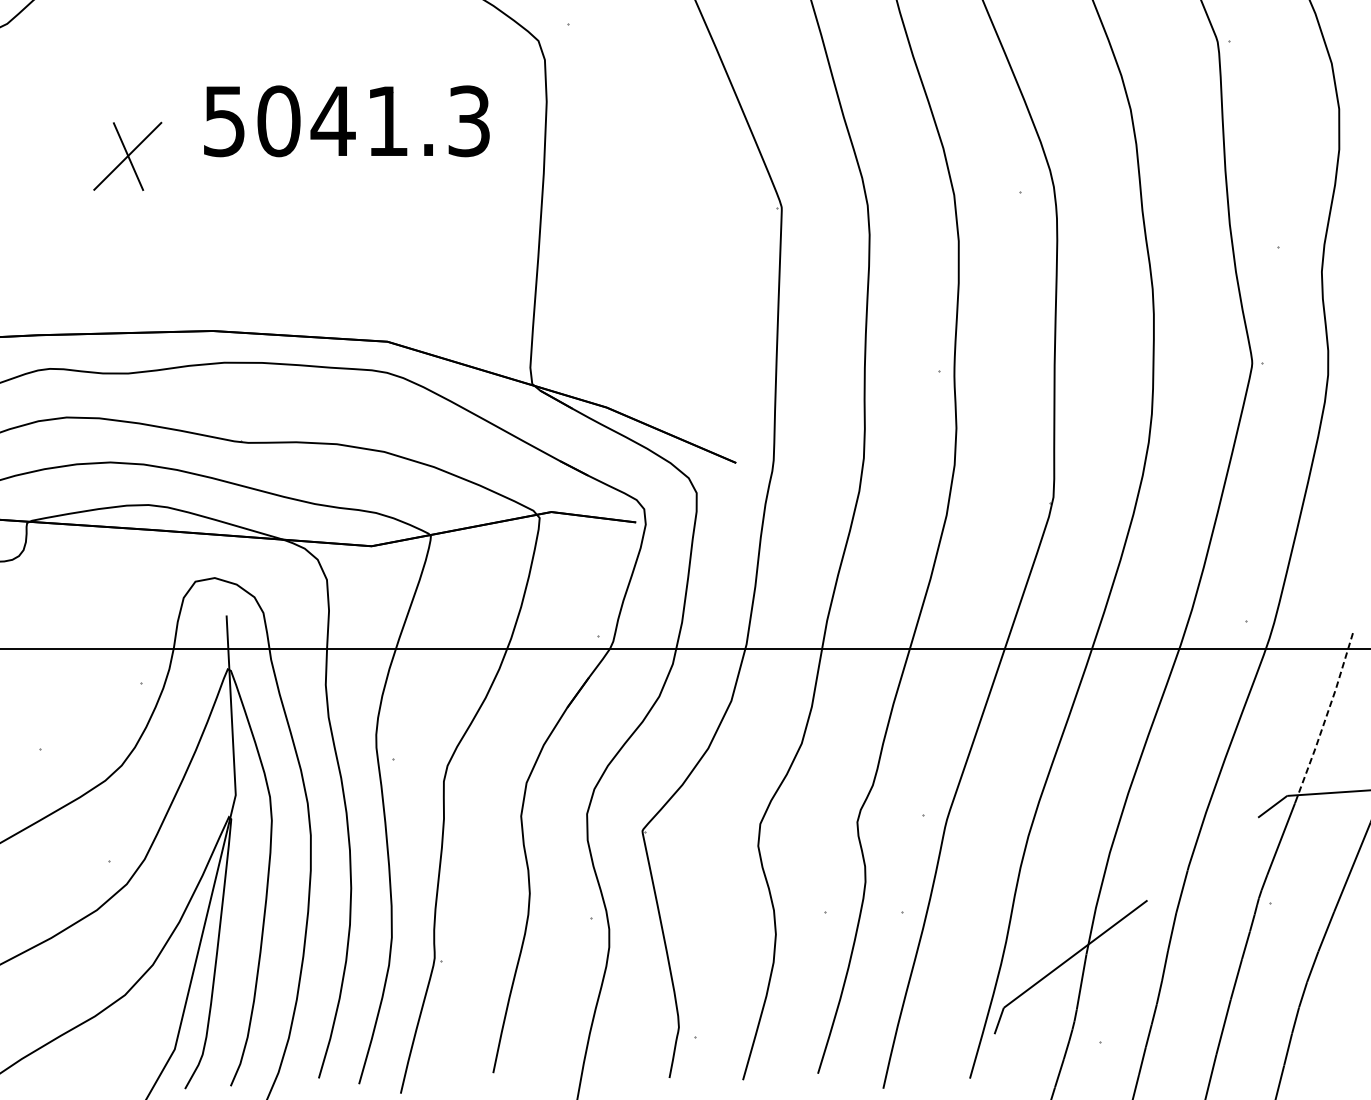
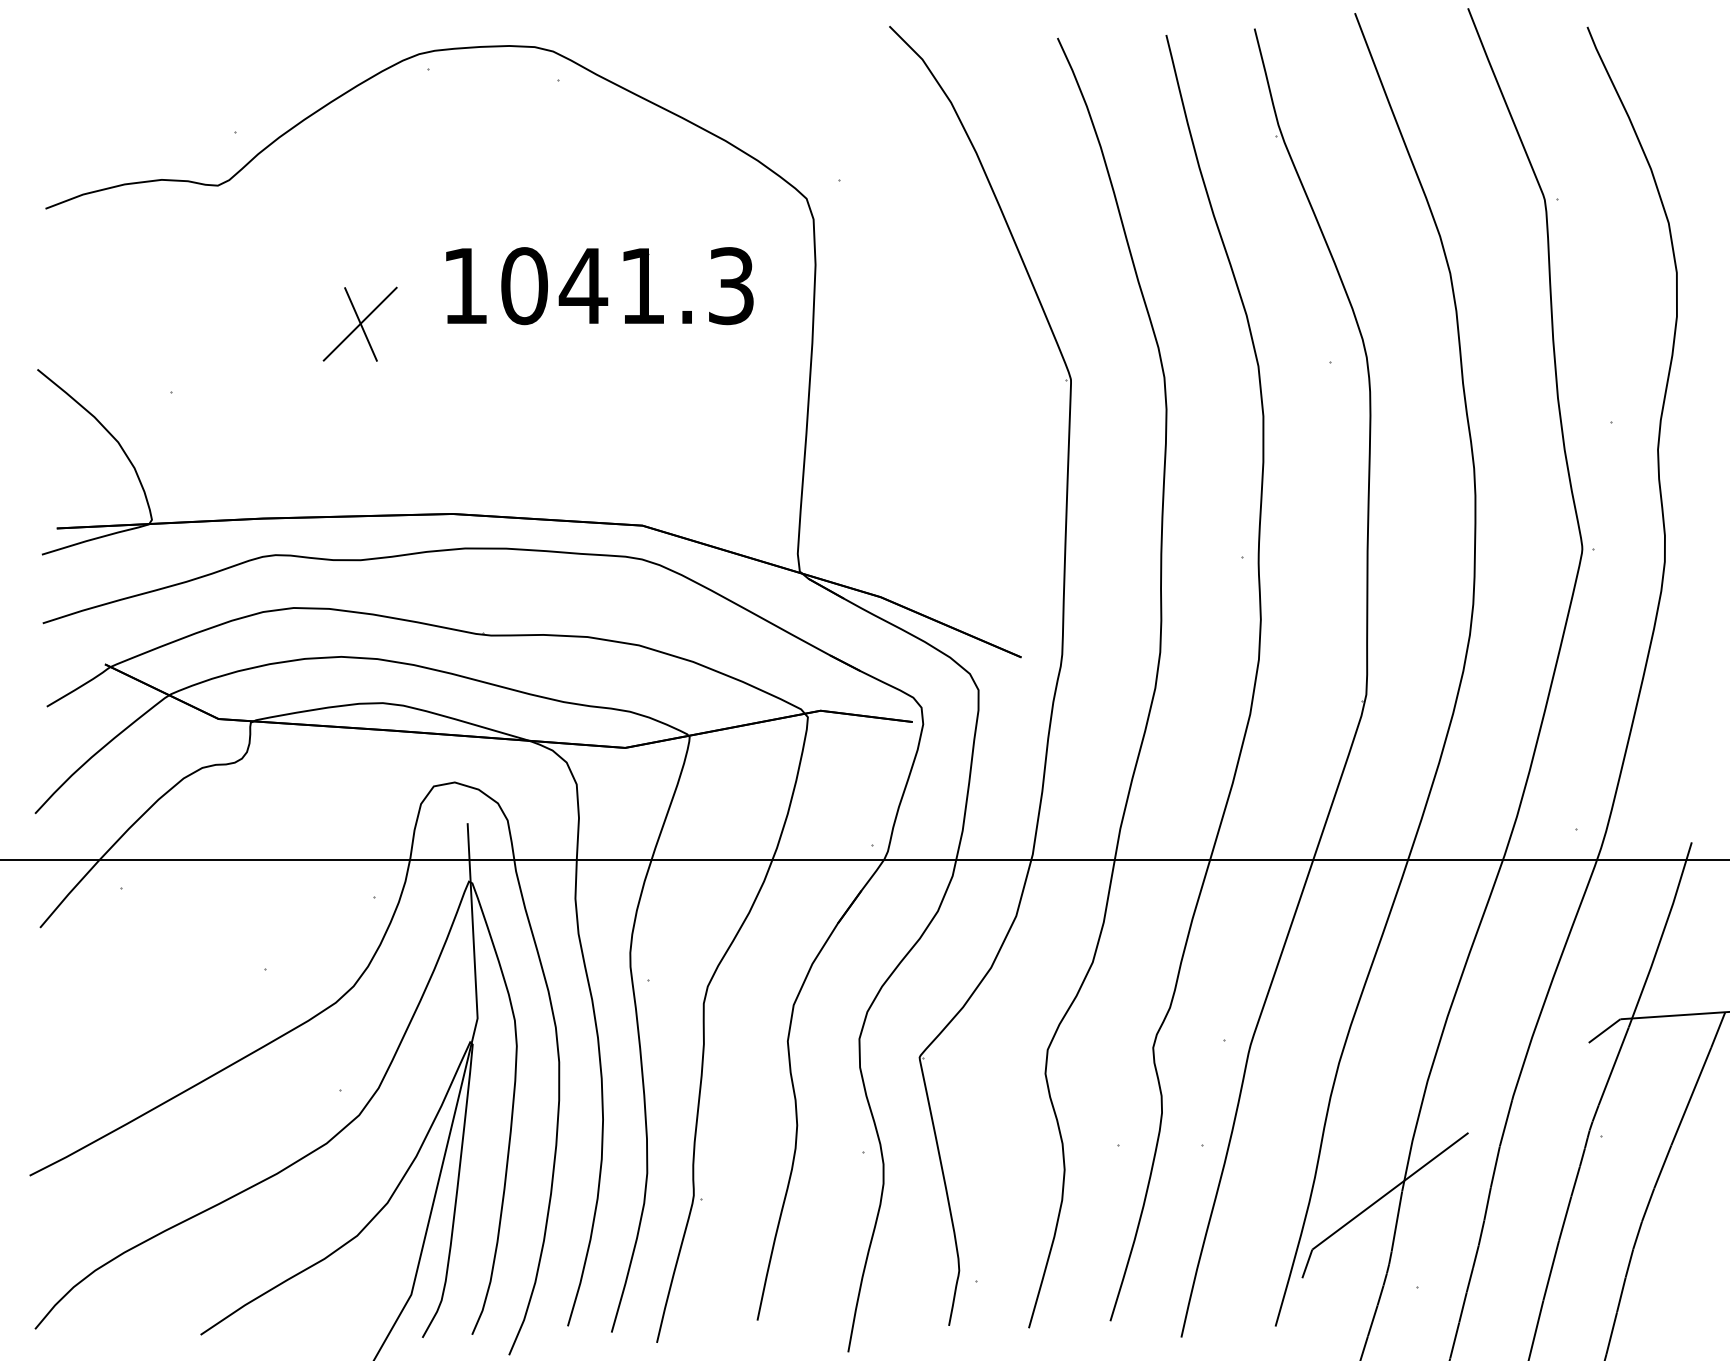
text: (223, 121) -> (464, 286), 5041.3 -> 1041.3
line: (1326, 715) -> (1663, 931), dashed -> solid

